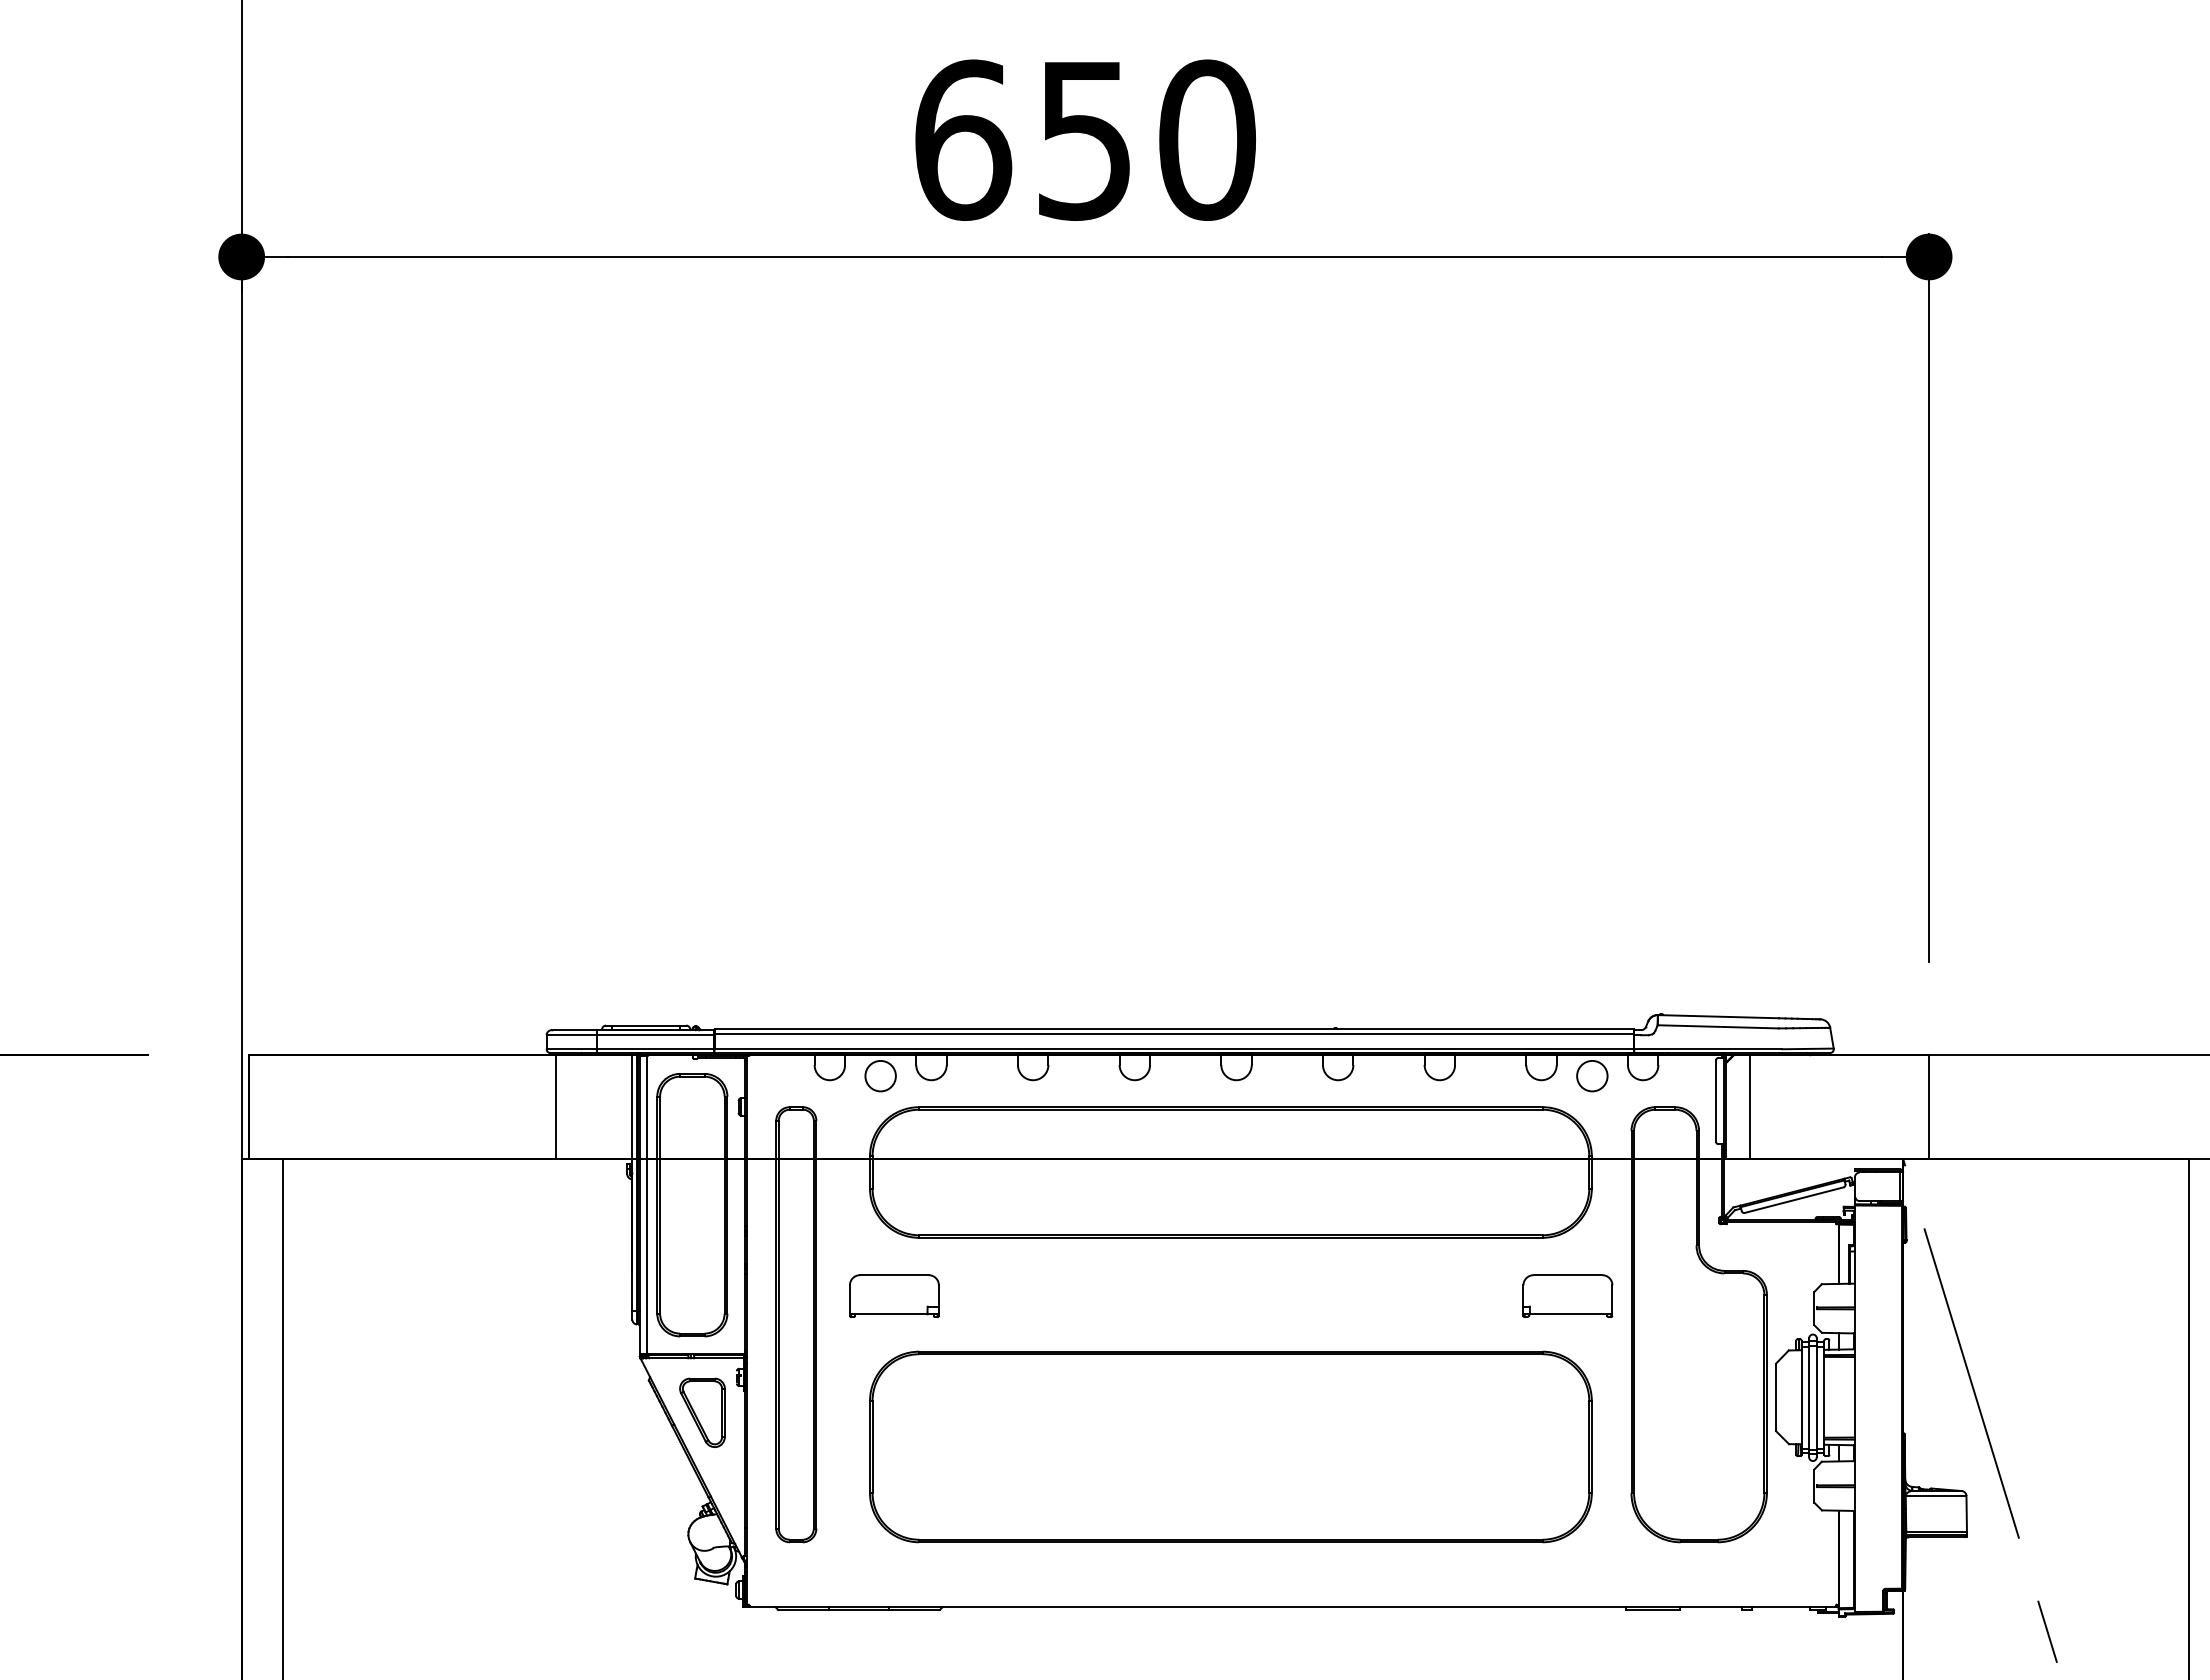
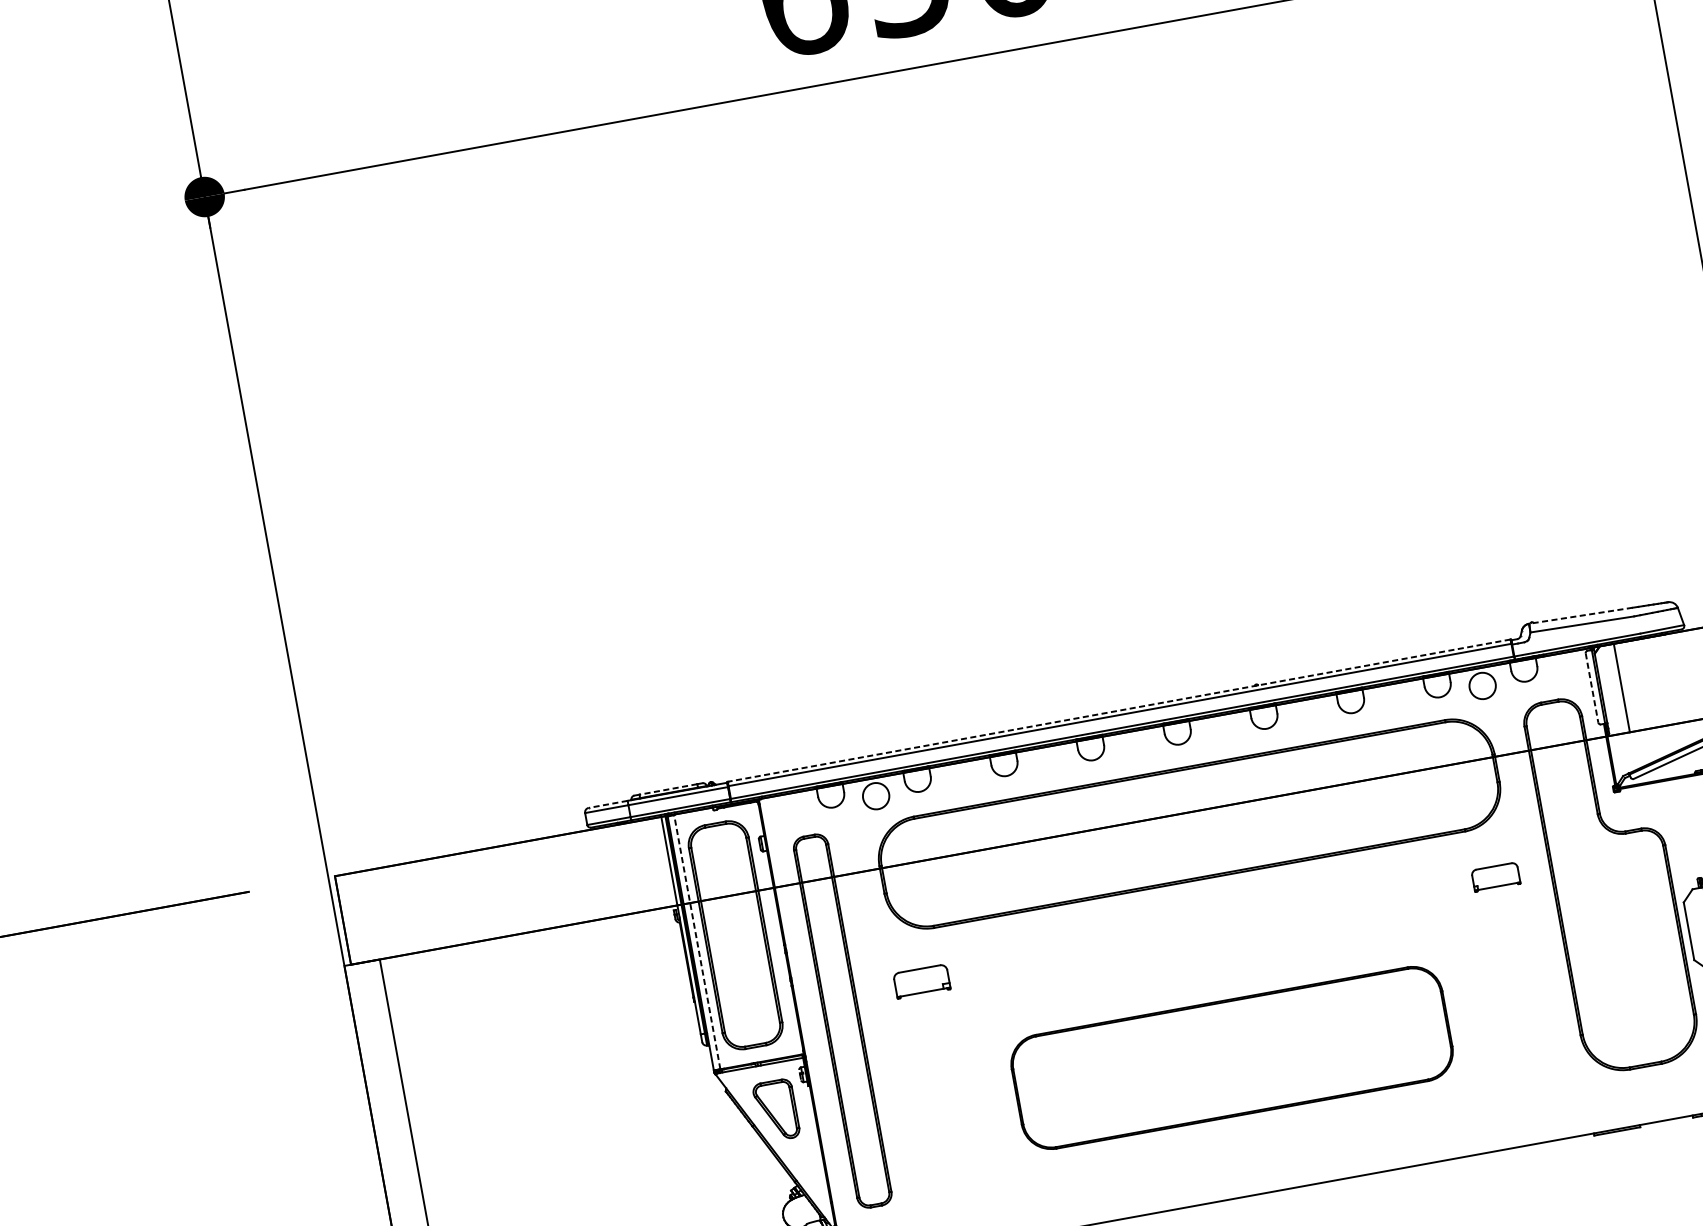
line: (1718, 1016) -> (1580, 615), solid -> dashed
line: (646, 1025) -> (668, 789), solid -> dashed
line: (1173, 1029) -> (1118, 711), solid -> dashed
line: (574, 1030) -> (608, 804), solid -> dashed
line: (1716, 1101) -> (1592, 688), solid -> dashed
line: (555, 1107) -> (603, 873), removed
line: (647, 1204) -> (697, 941), solid -> dashed
part: (894, 1295) -> (921, 980), size x0.7
part: (1567, 1295) -> (1495, 876), size x0.6
part: (1230, 1446) -> (1231, 1057), size x0.7

